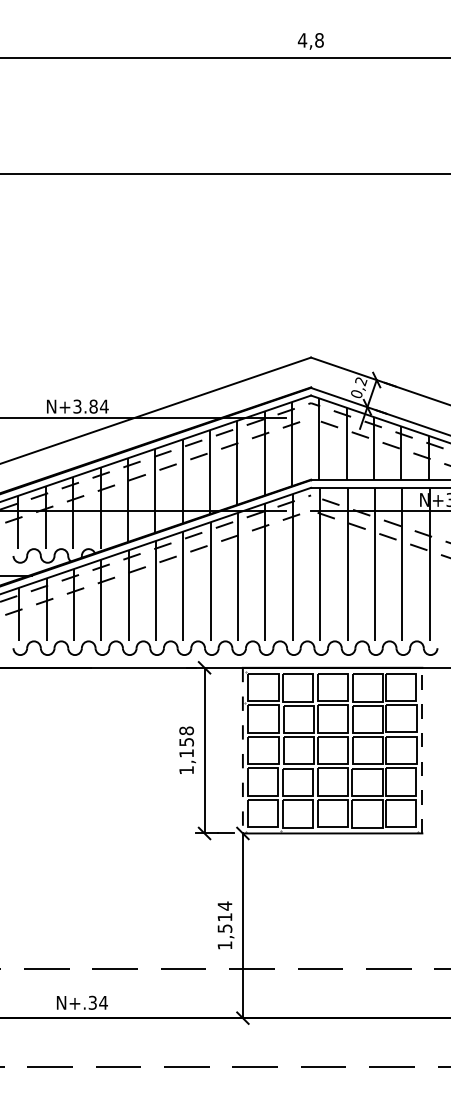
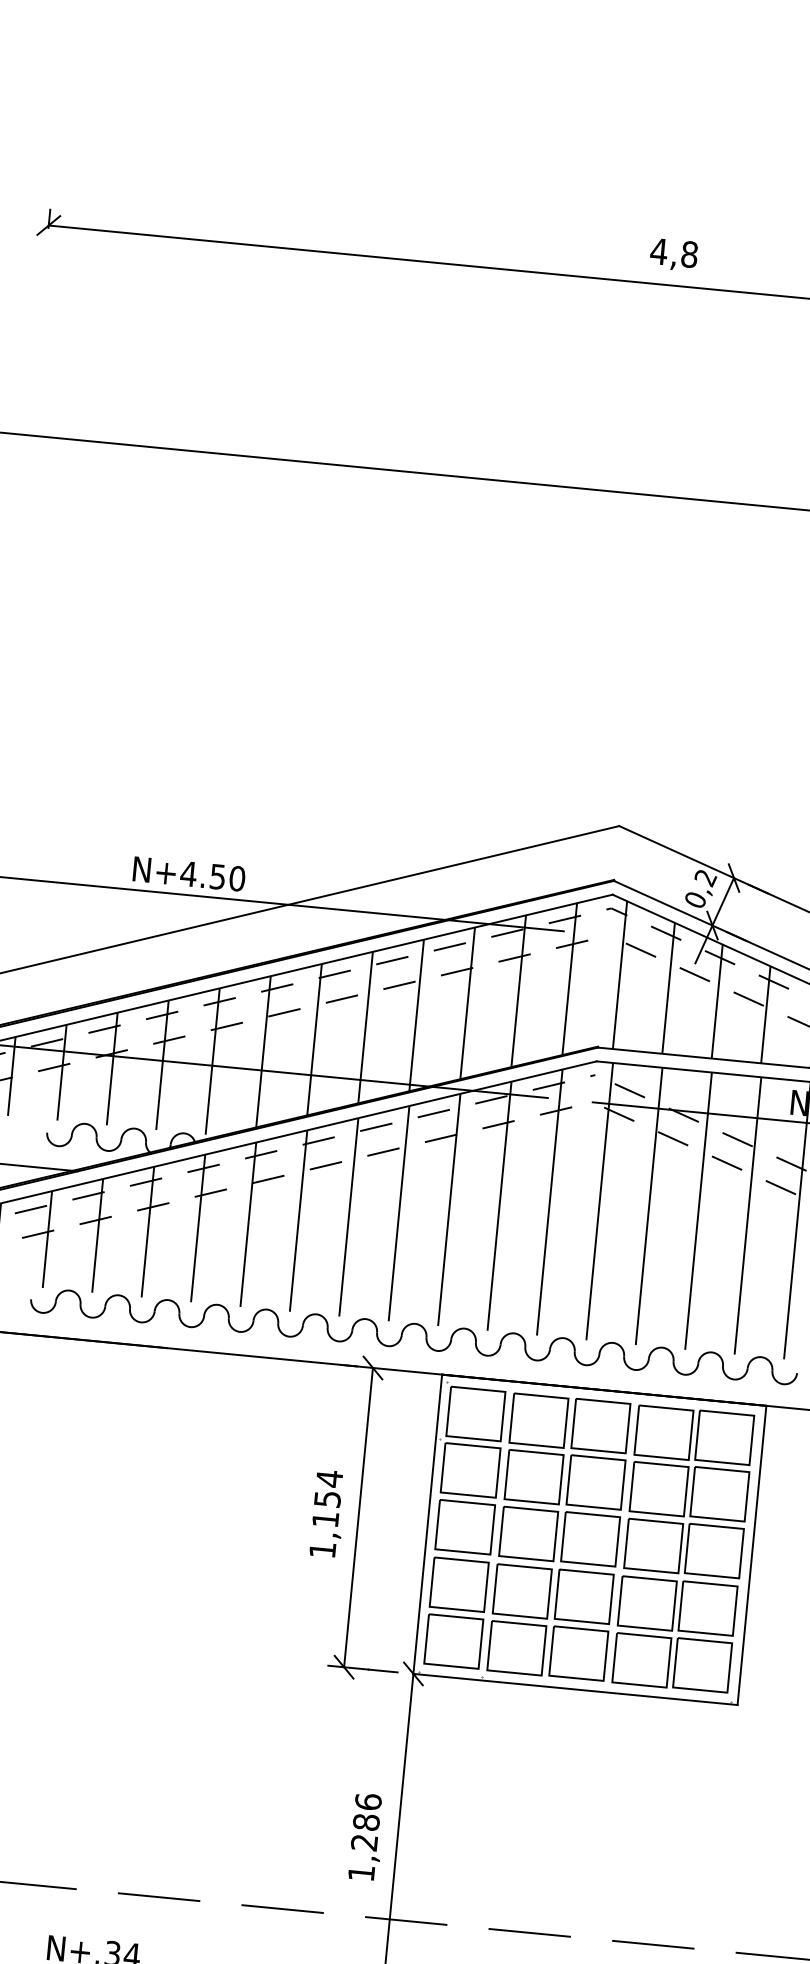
text: (90, 406) -> (212, 876), N+3.84 -> N+4.50
text: (186, 730) -> (329, 1478), 1,158 -> 1,154
line: (242, 750) -> (427, 1523), dashed -> solid
line: (422, 750) -> (752, 1555), dashed -> solid
text: (224, 916) -> (365, 1820), 1,514 -> 1,286

